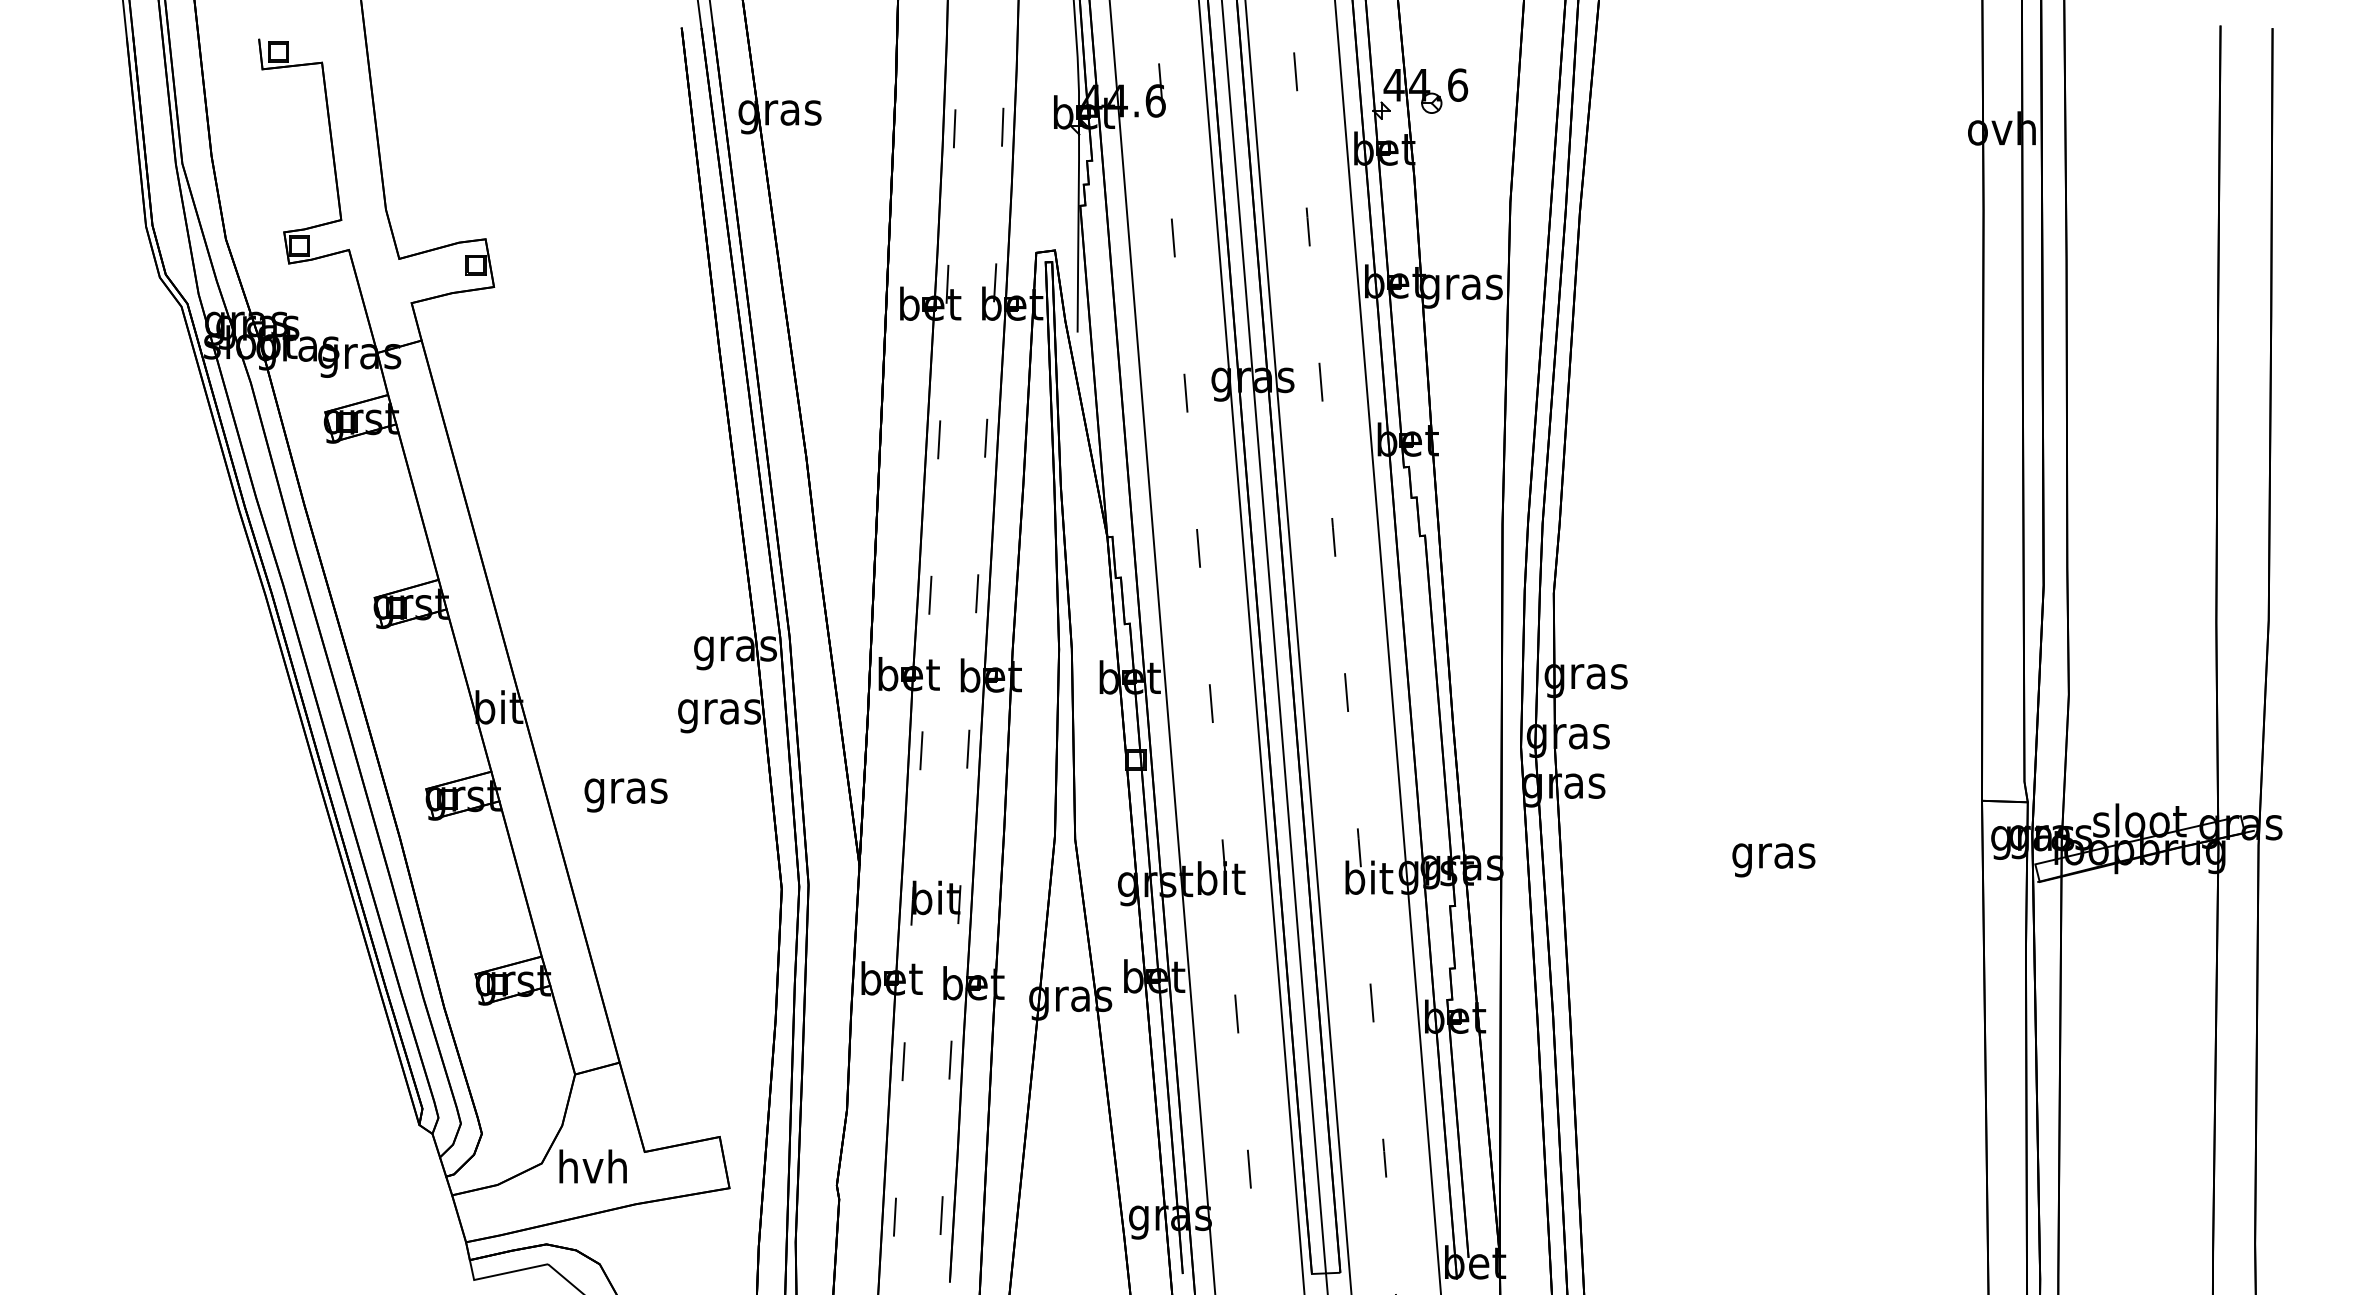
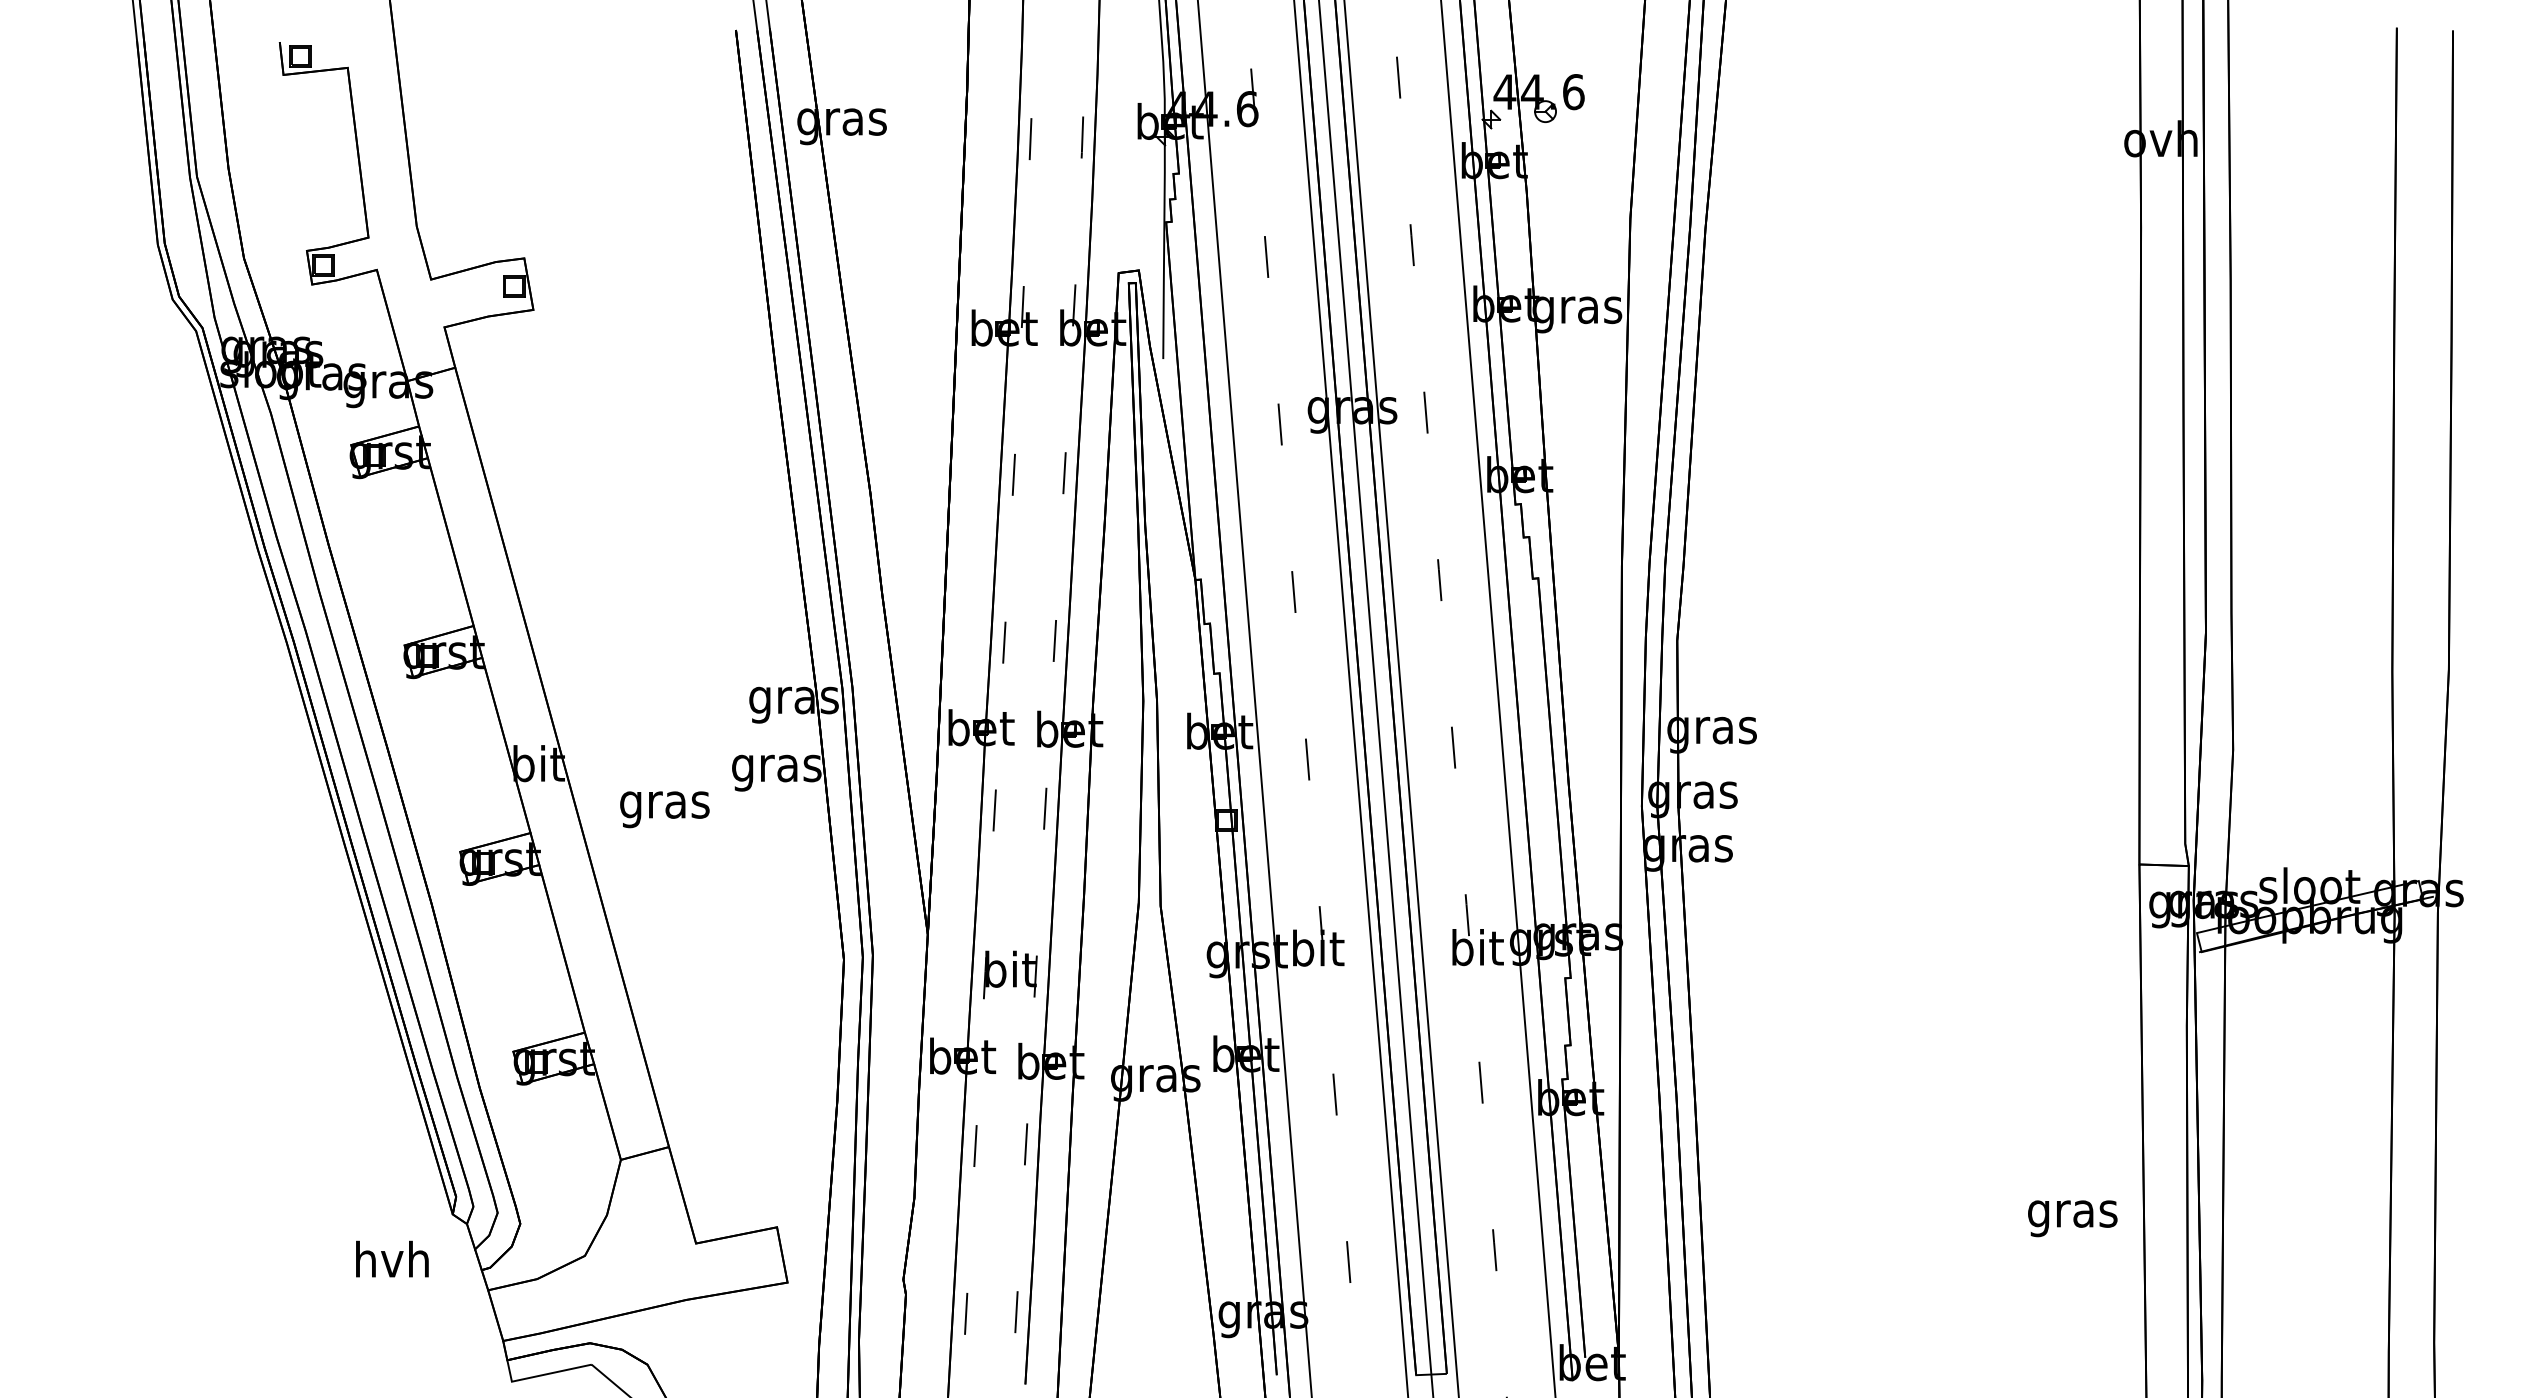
text: (625, 795) -> (664, 809), moved
text: (1773, 860) -> (2072, 1218), moved
text: (593, 1165) -> (392, 1258), moved

